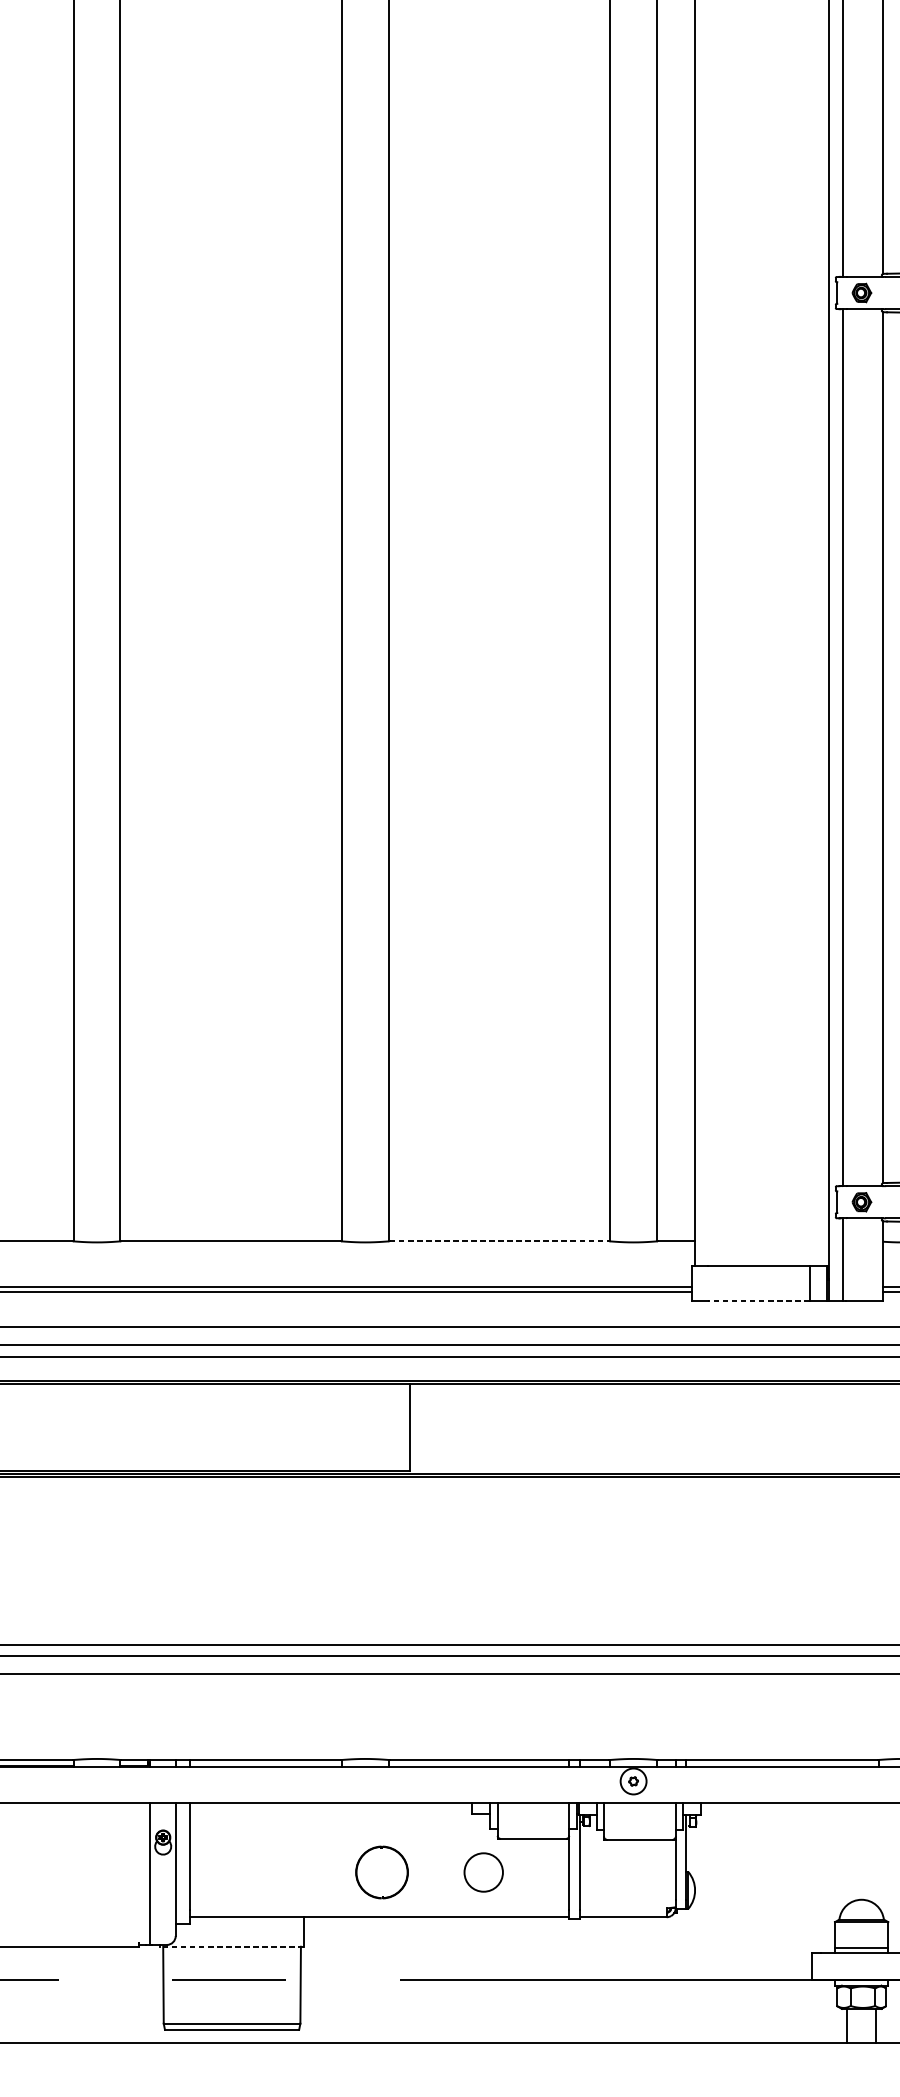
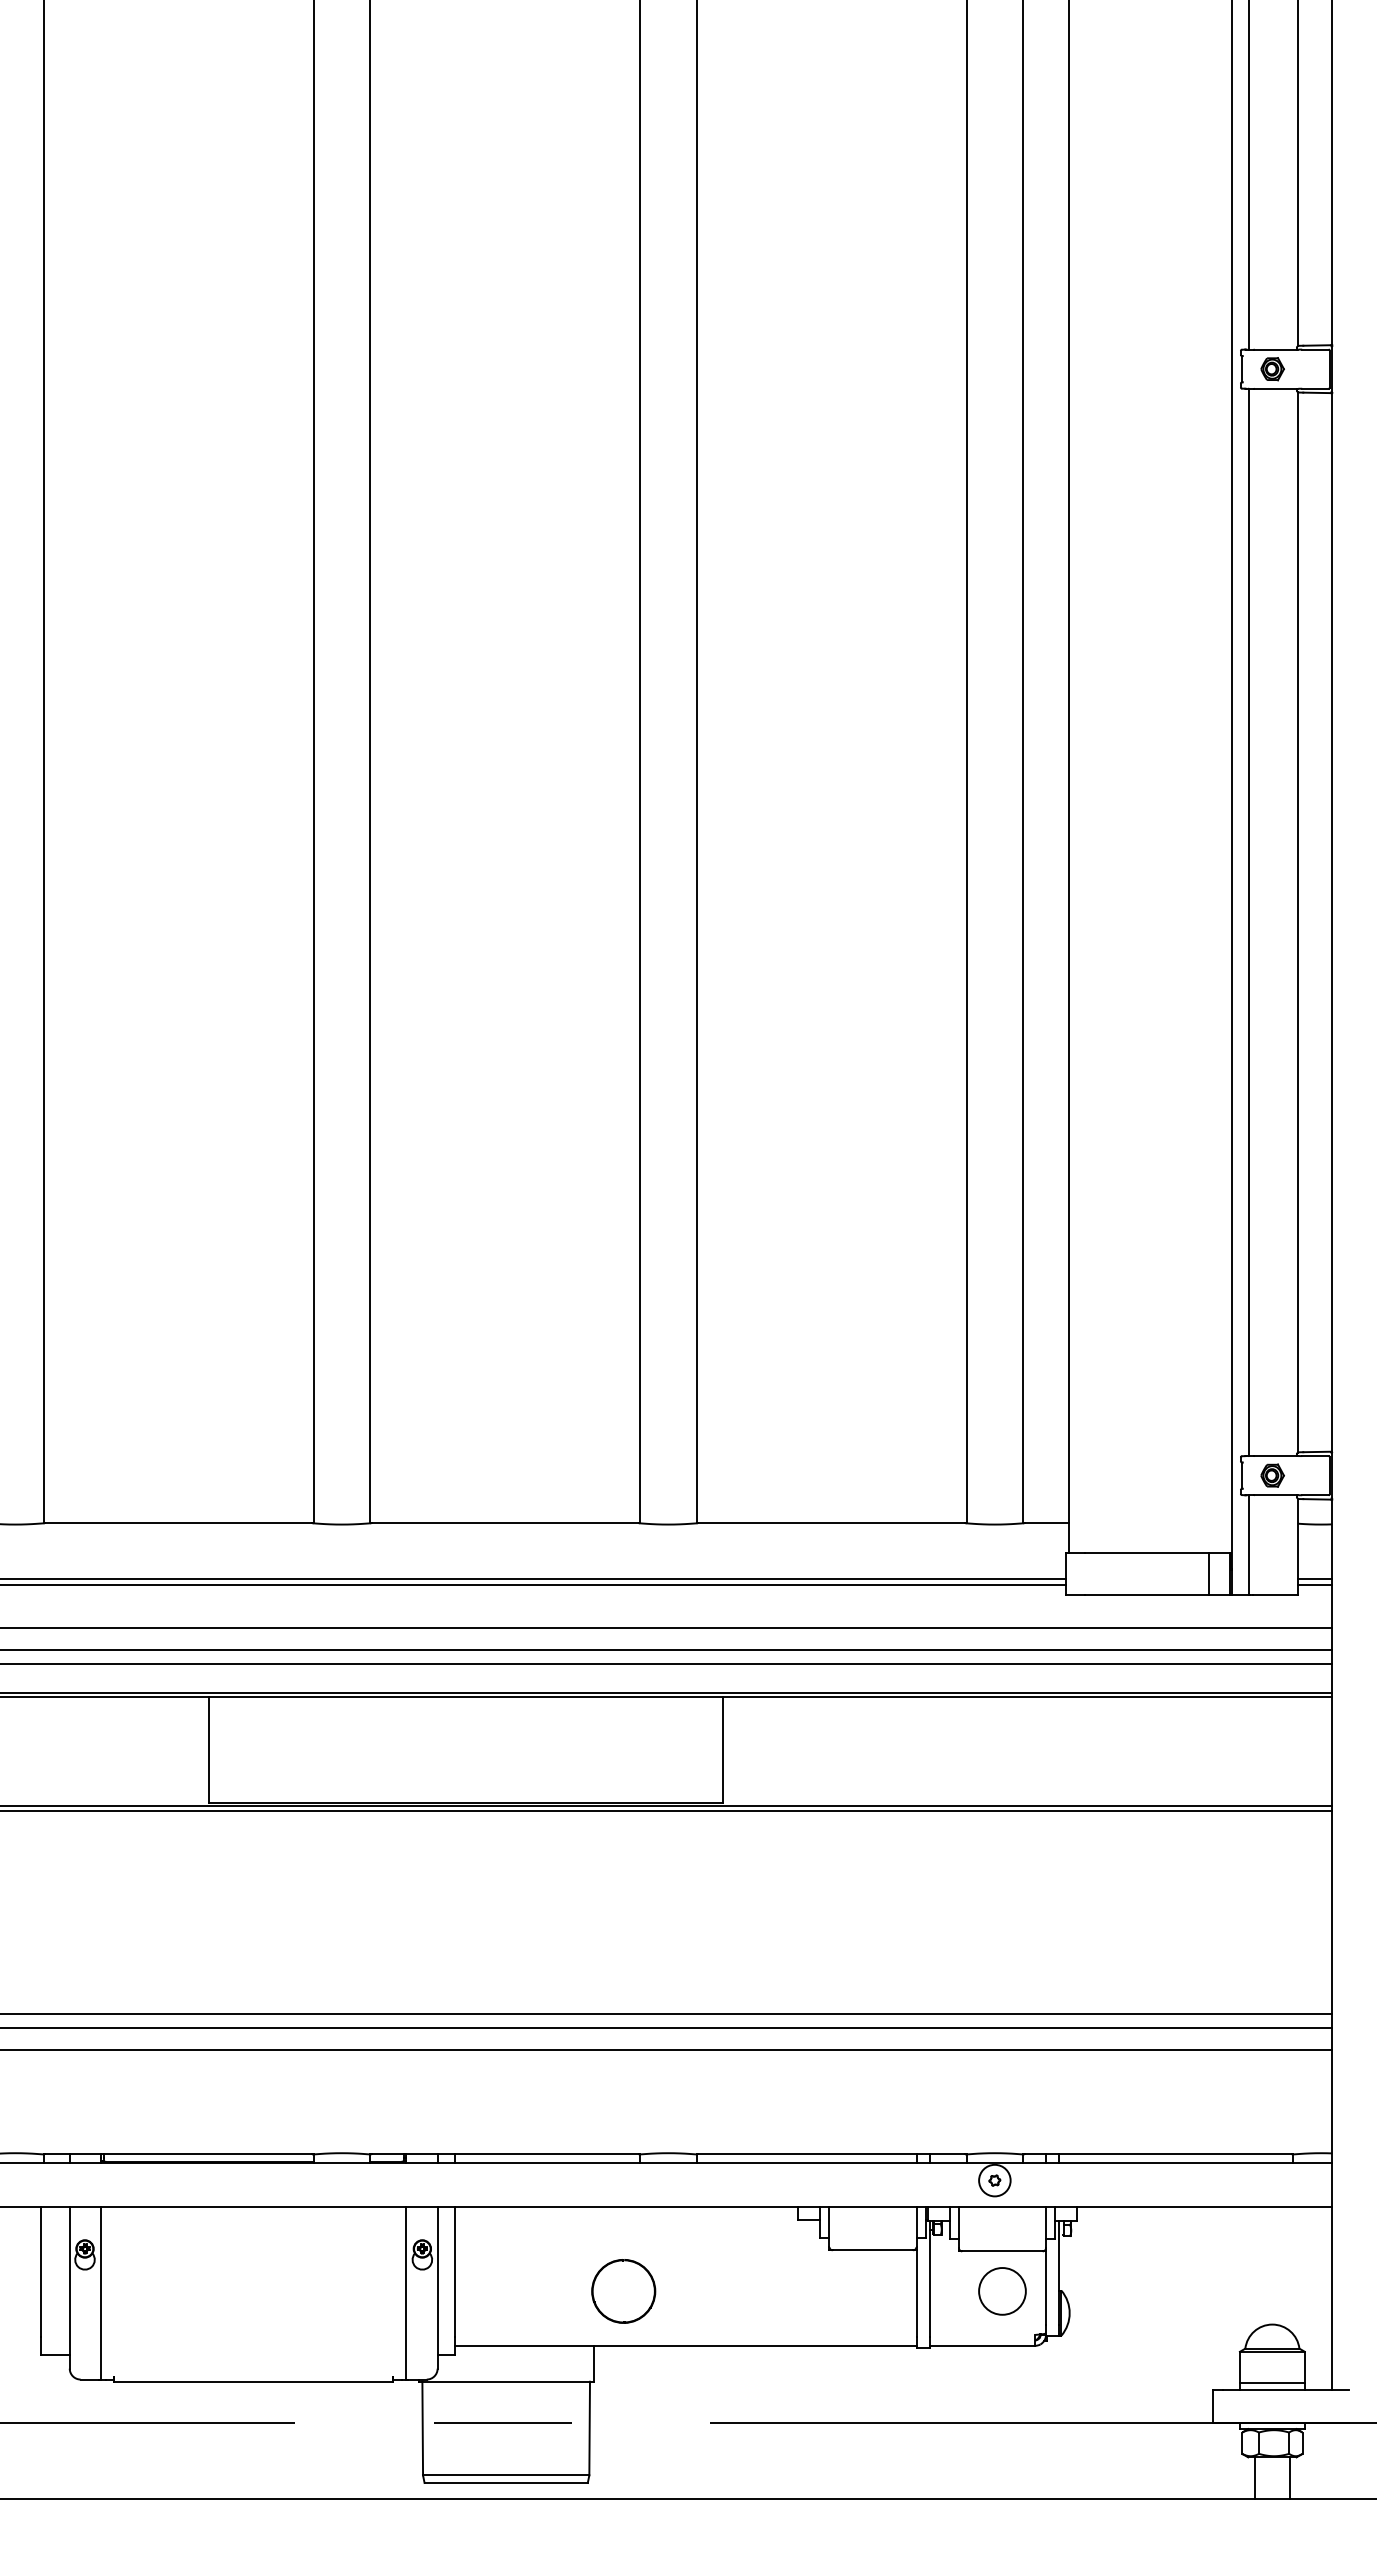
line: (499, 1241) -> (831, 1523), dashed -> solid
line: (759, 1300) -> (1147, 1595), dashed -> solid
part: (381, 1872) -> (623, 2291), moved
circle: (483, 1872) -> (1002, 2291), moved
line: (231, 1946) -> (505, 2381), dashed -> solid

